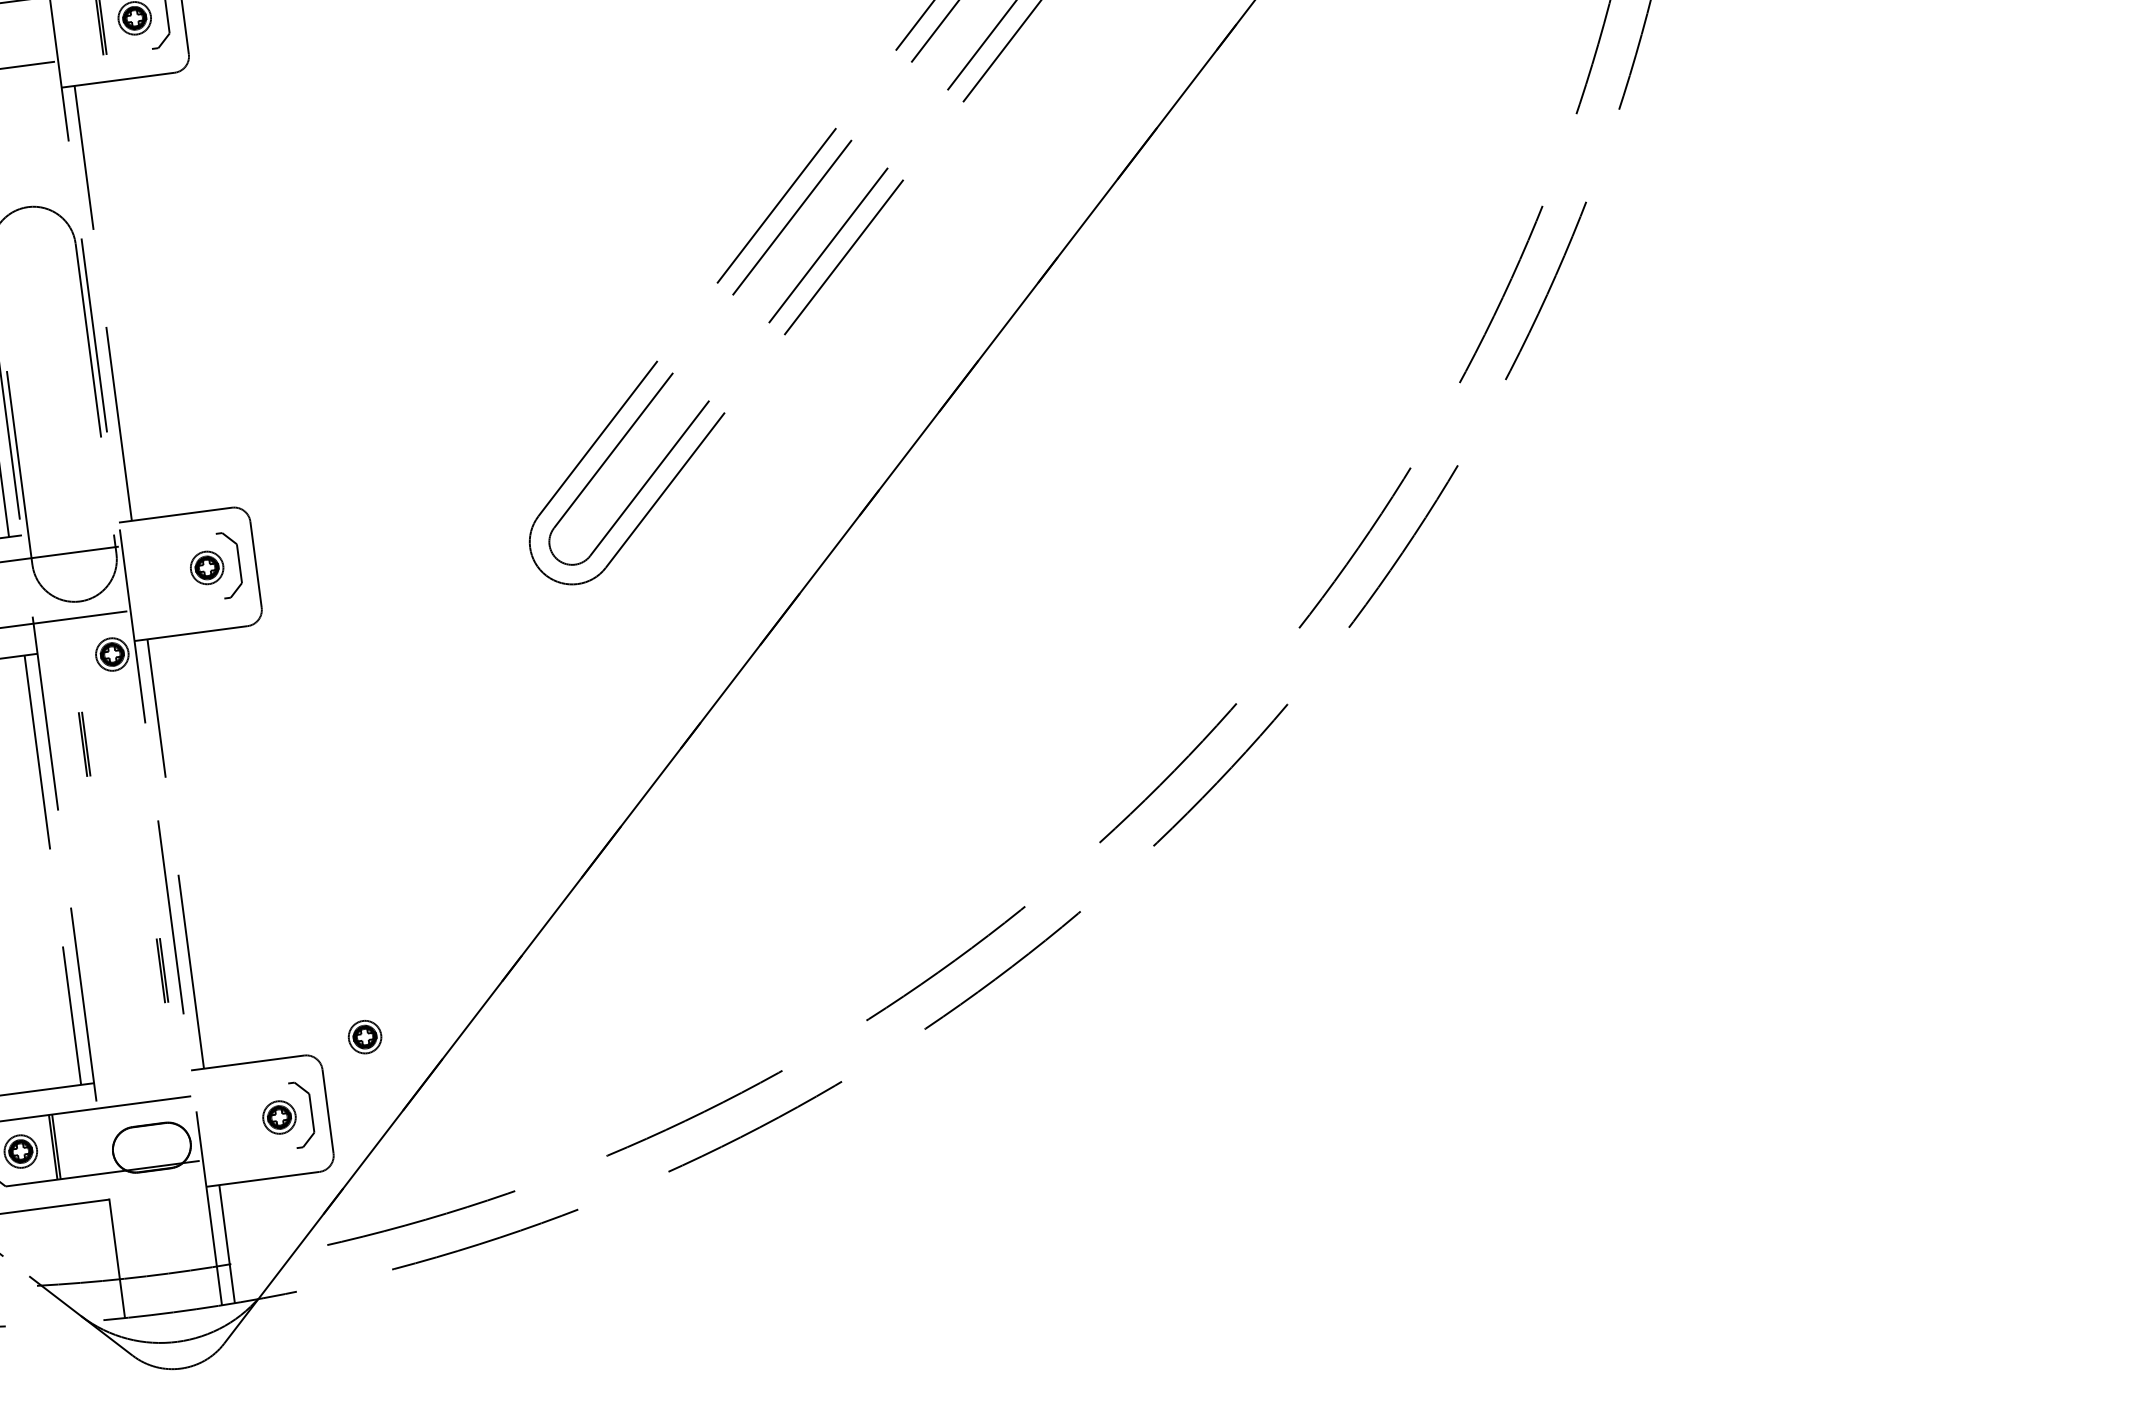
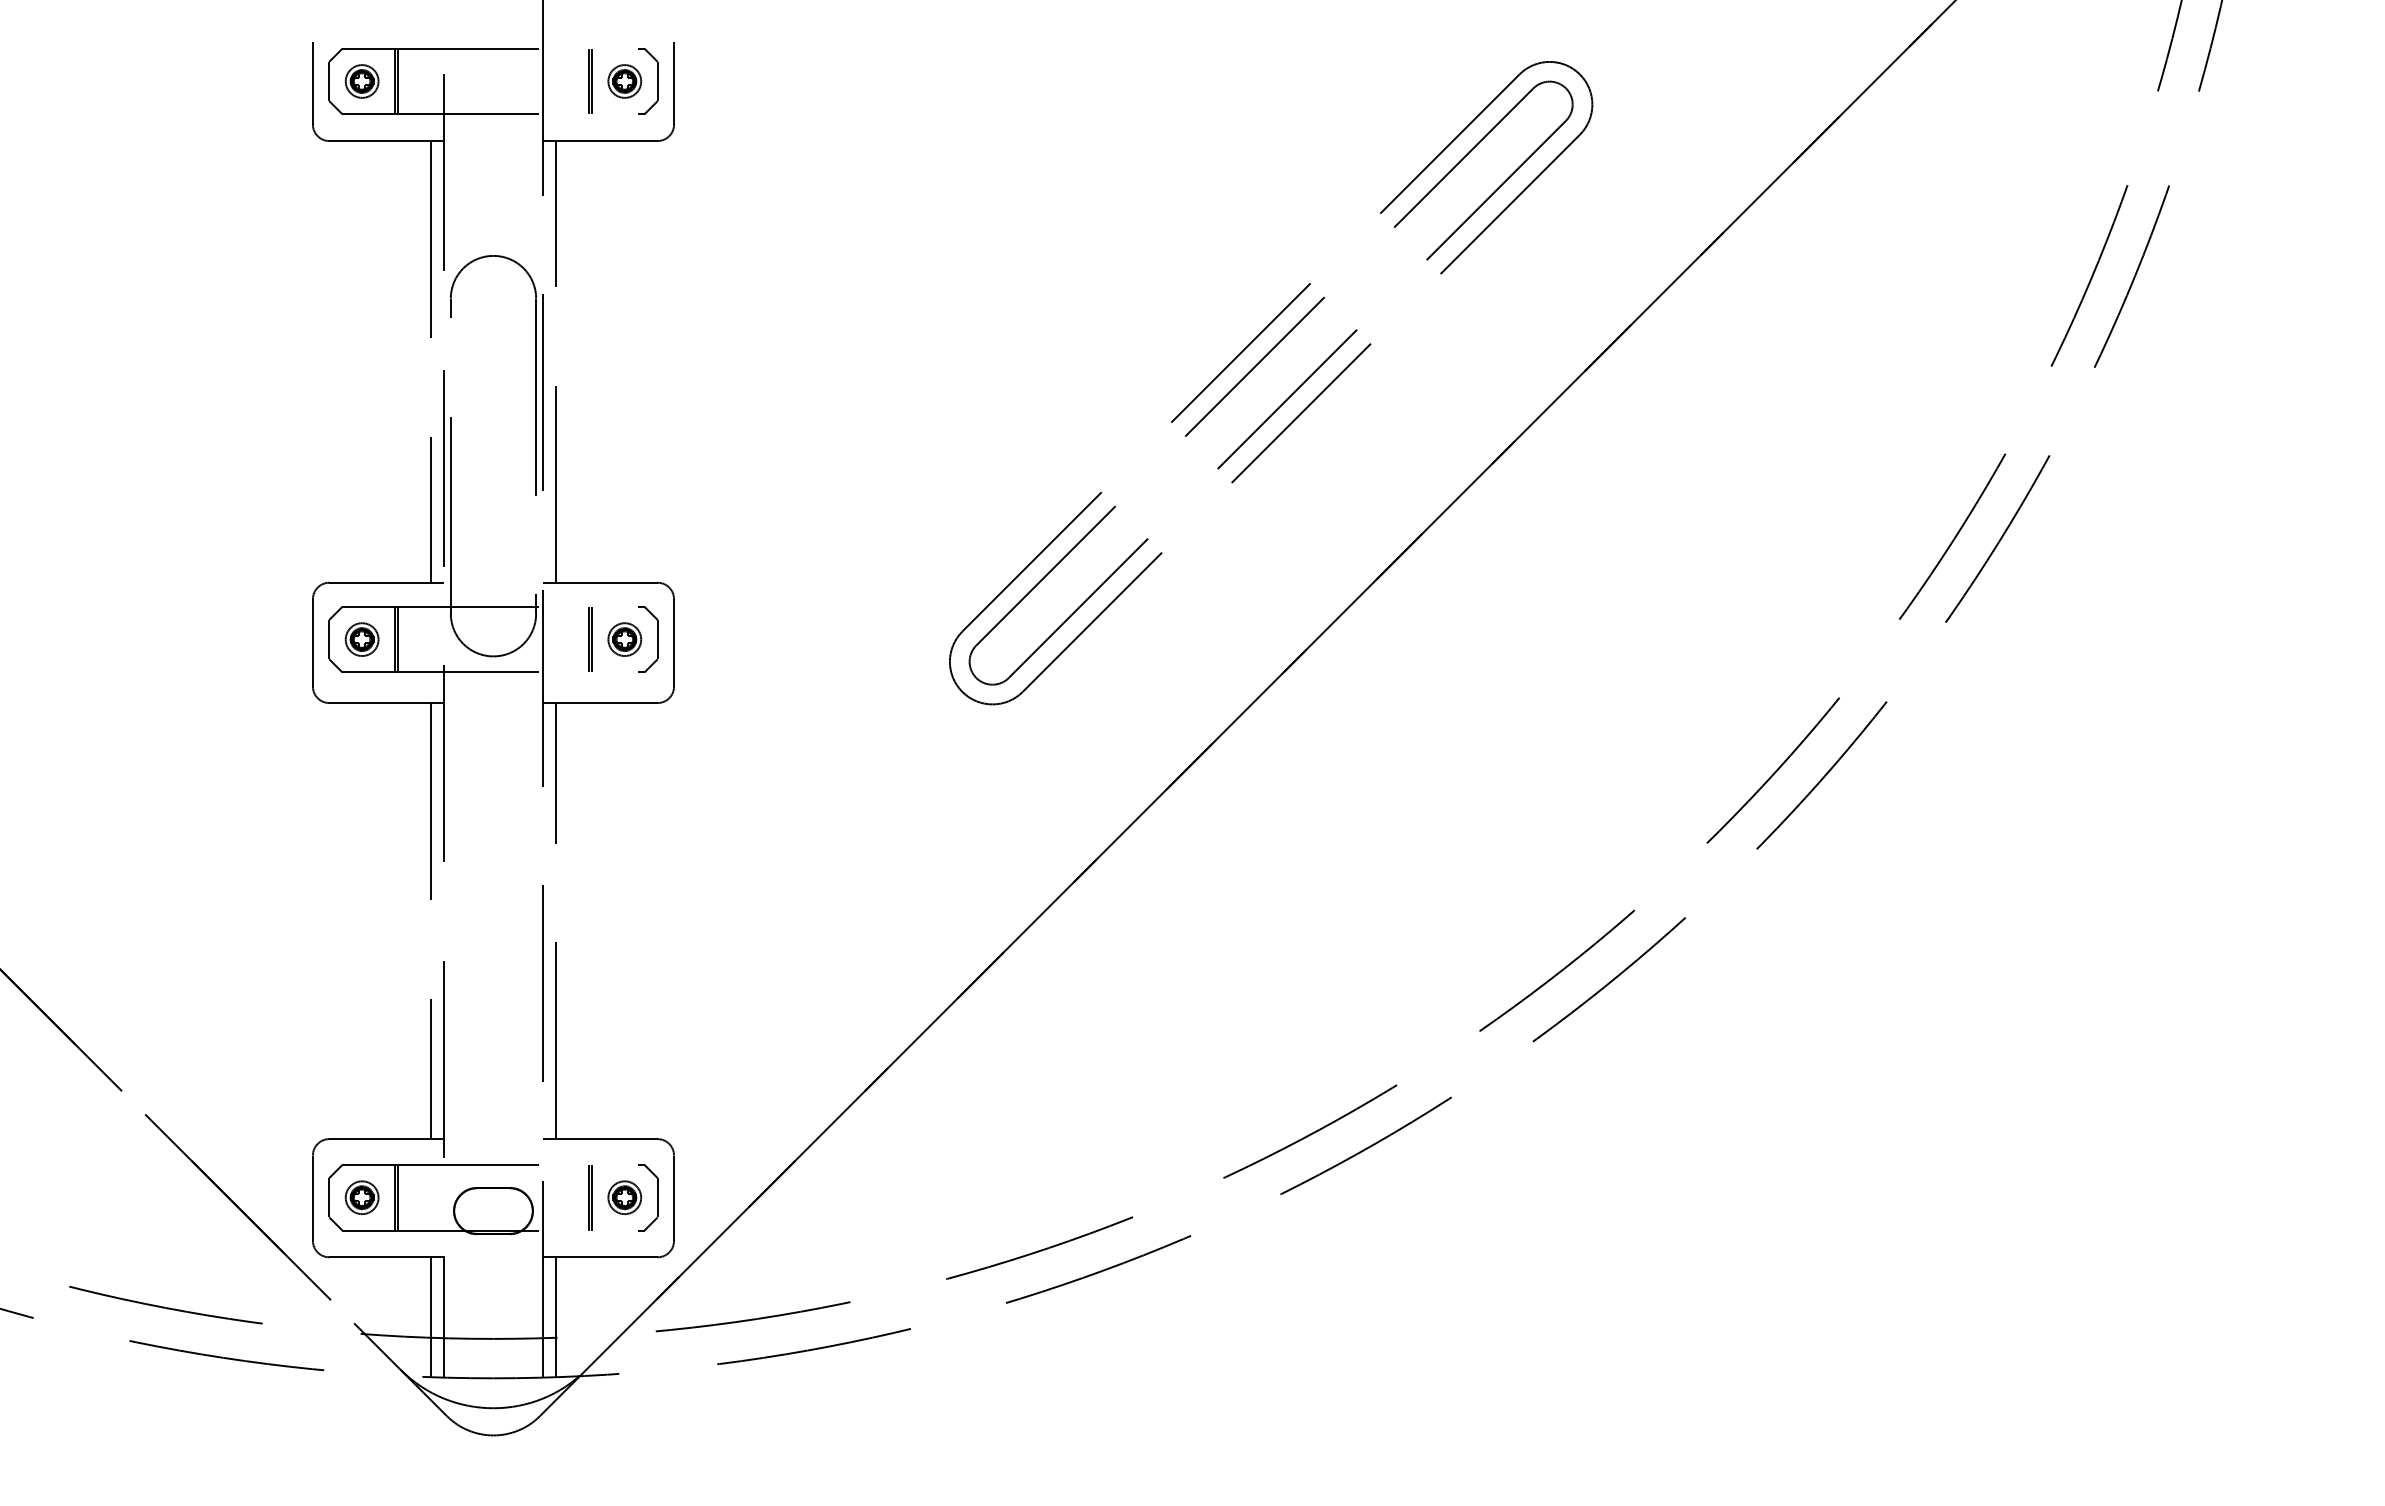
part: (112, 654) -> (518, 713), removed
line: (83, 744) -> (589, 639), moved
line: (161, 970) -> (589, 1197), moved
part: (364, 1036) -> (720, 1128), removed
line: (104, 1260) -> (431, 1317), added

